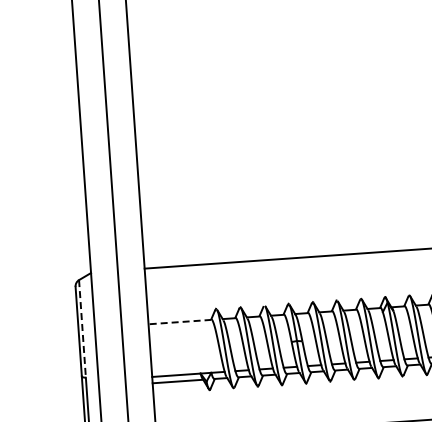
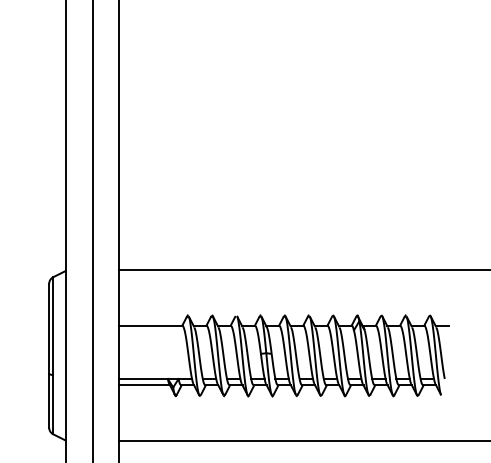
line: (179, 322) -> (150, 326), dashed -> solid
line: (82, 329) -> (53, 326), dashed -> solid

